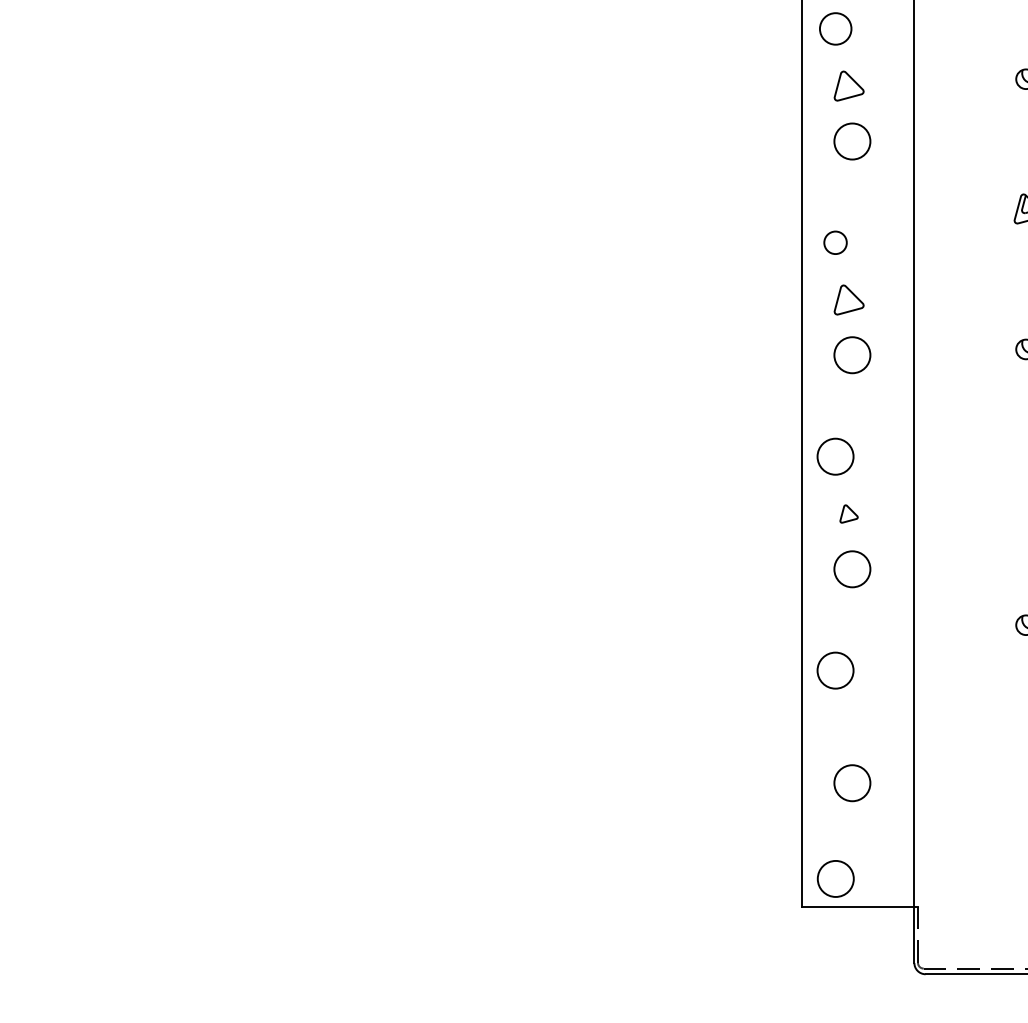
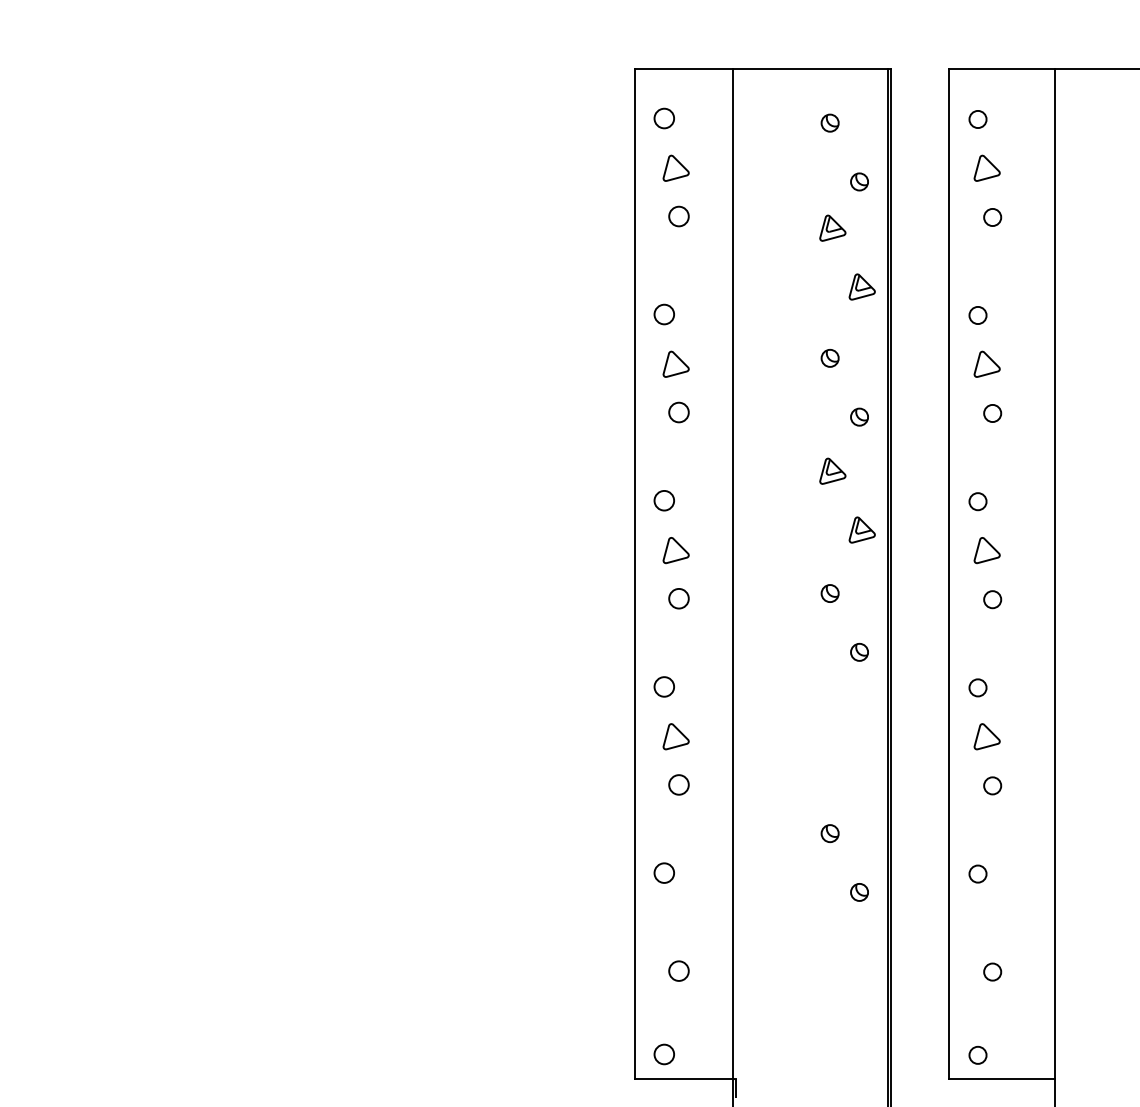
circle: (834, 28) -> (663, 314), size x0.71
circle: (851, 141) -> (678, 412), size x0.62
circle: (851, 355) -> (678, 598), size x0.62
circle: (835, 456) -> (664, 686), size x0.62
part: (848, 513) -> (675, 736), size x1.67
circle: (851, 568) -> (678, 784), size x0.62
circle: (835, 669) -> (664, 872), size x0.62
circle: (851, 782) -> (678, 970), size x0.62
circle: (834, 878) -> (663, 1054), size x0.62

